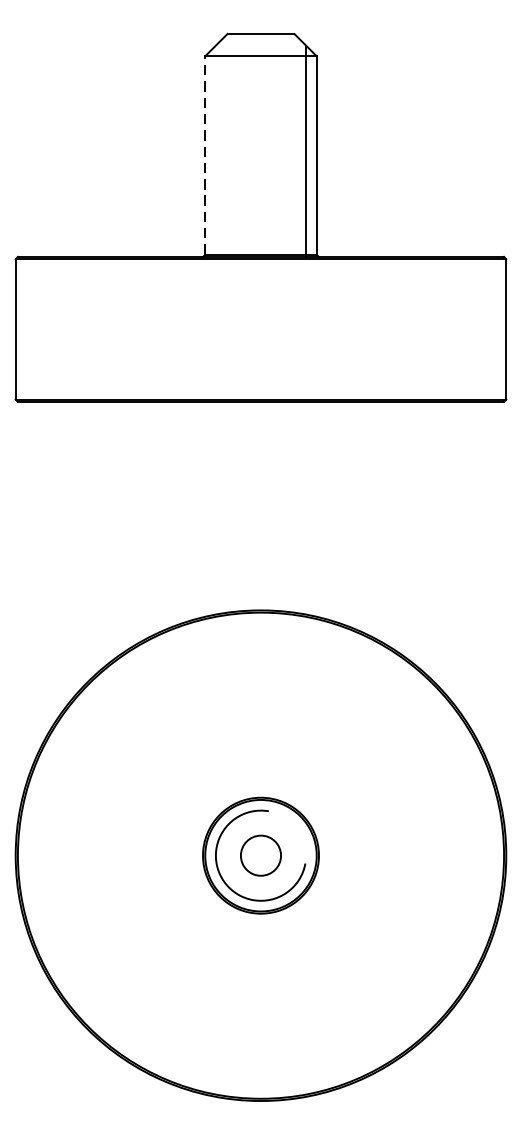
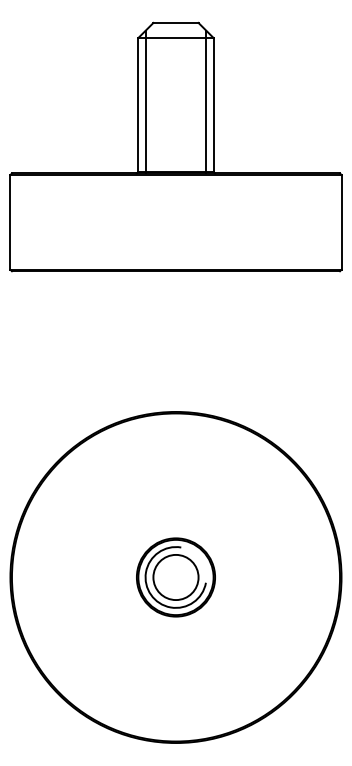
line: (215, 150) -> (145, 101), added
line: (205, 154) -> (138, 104), dashed -> solid
circle: (260, 855) -> (175, 577), size x1.67

